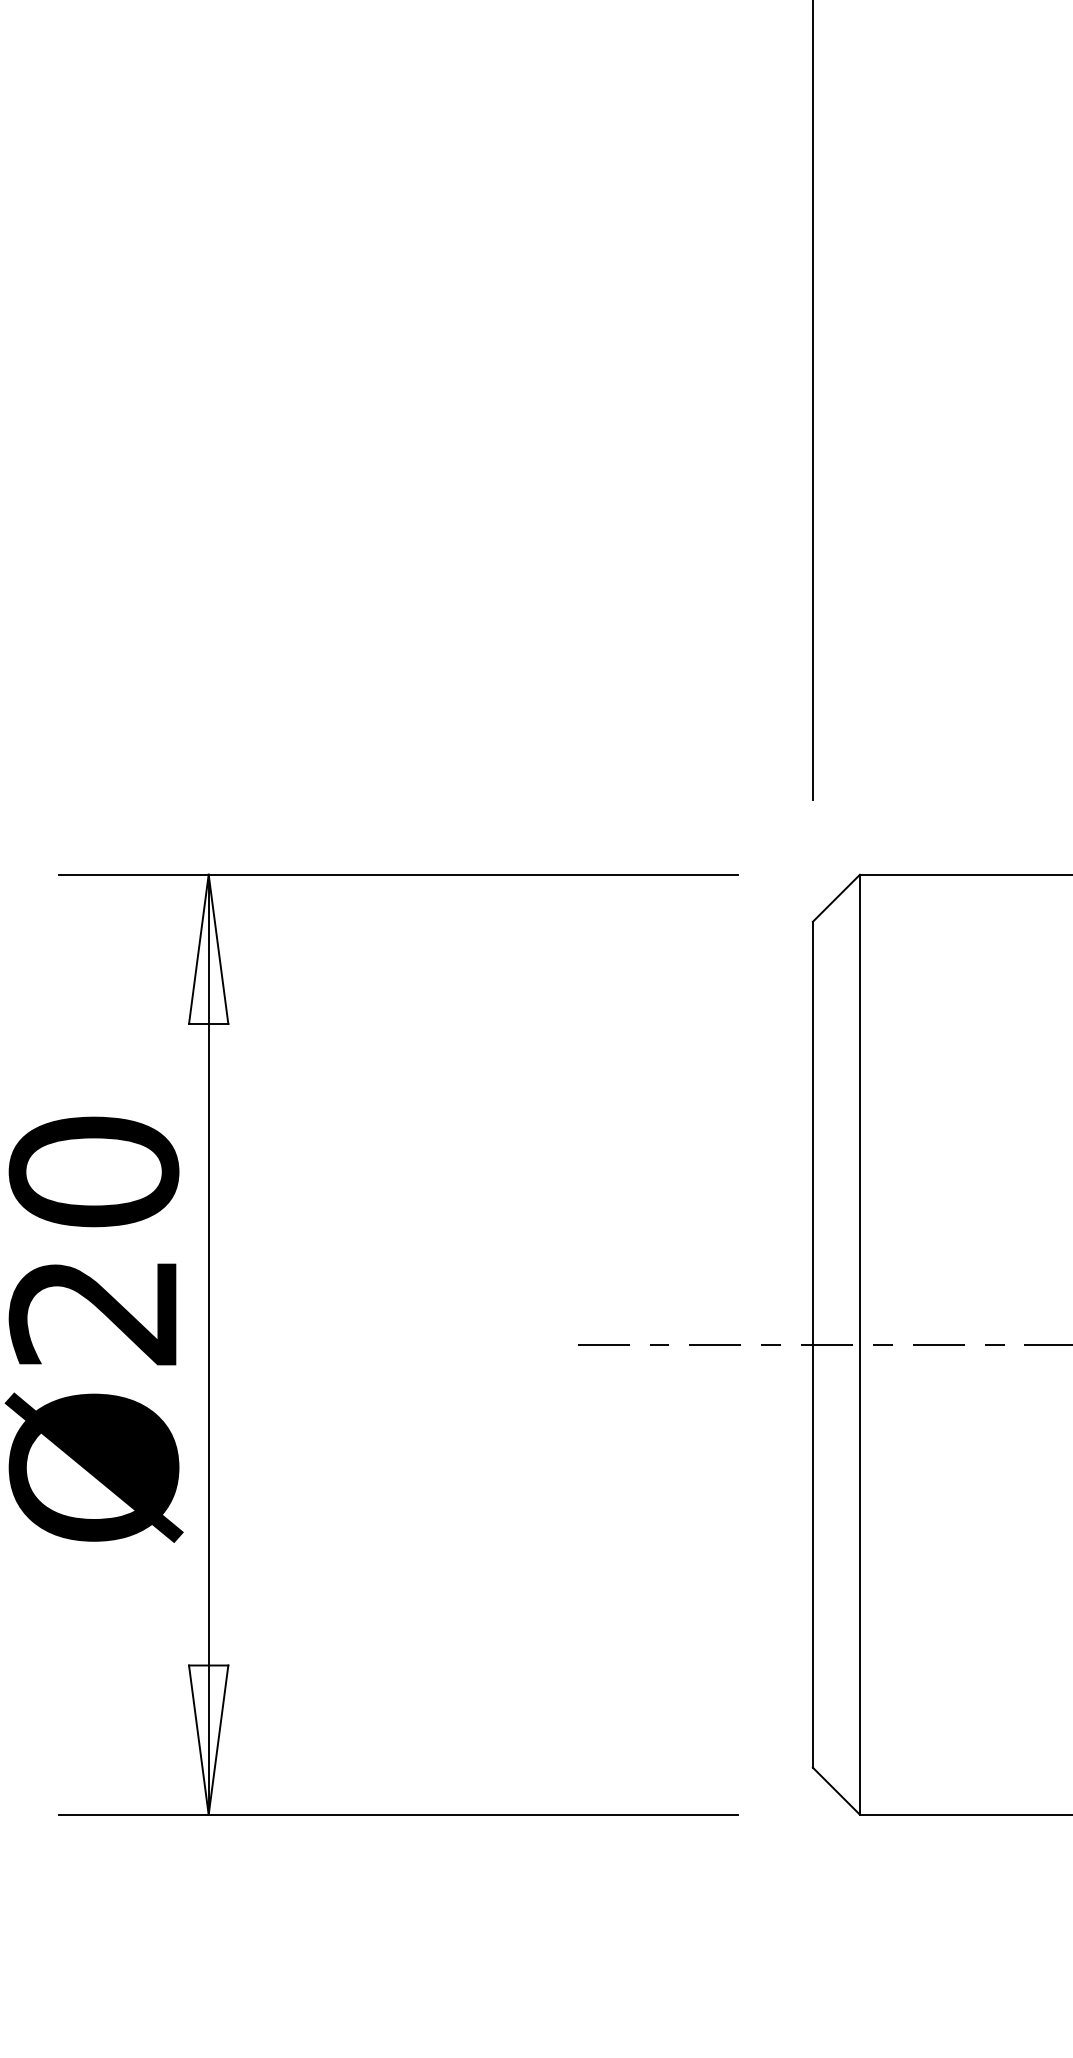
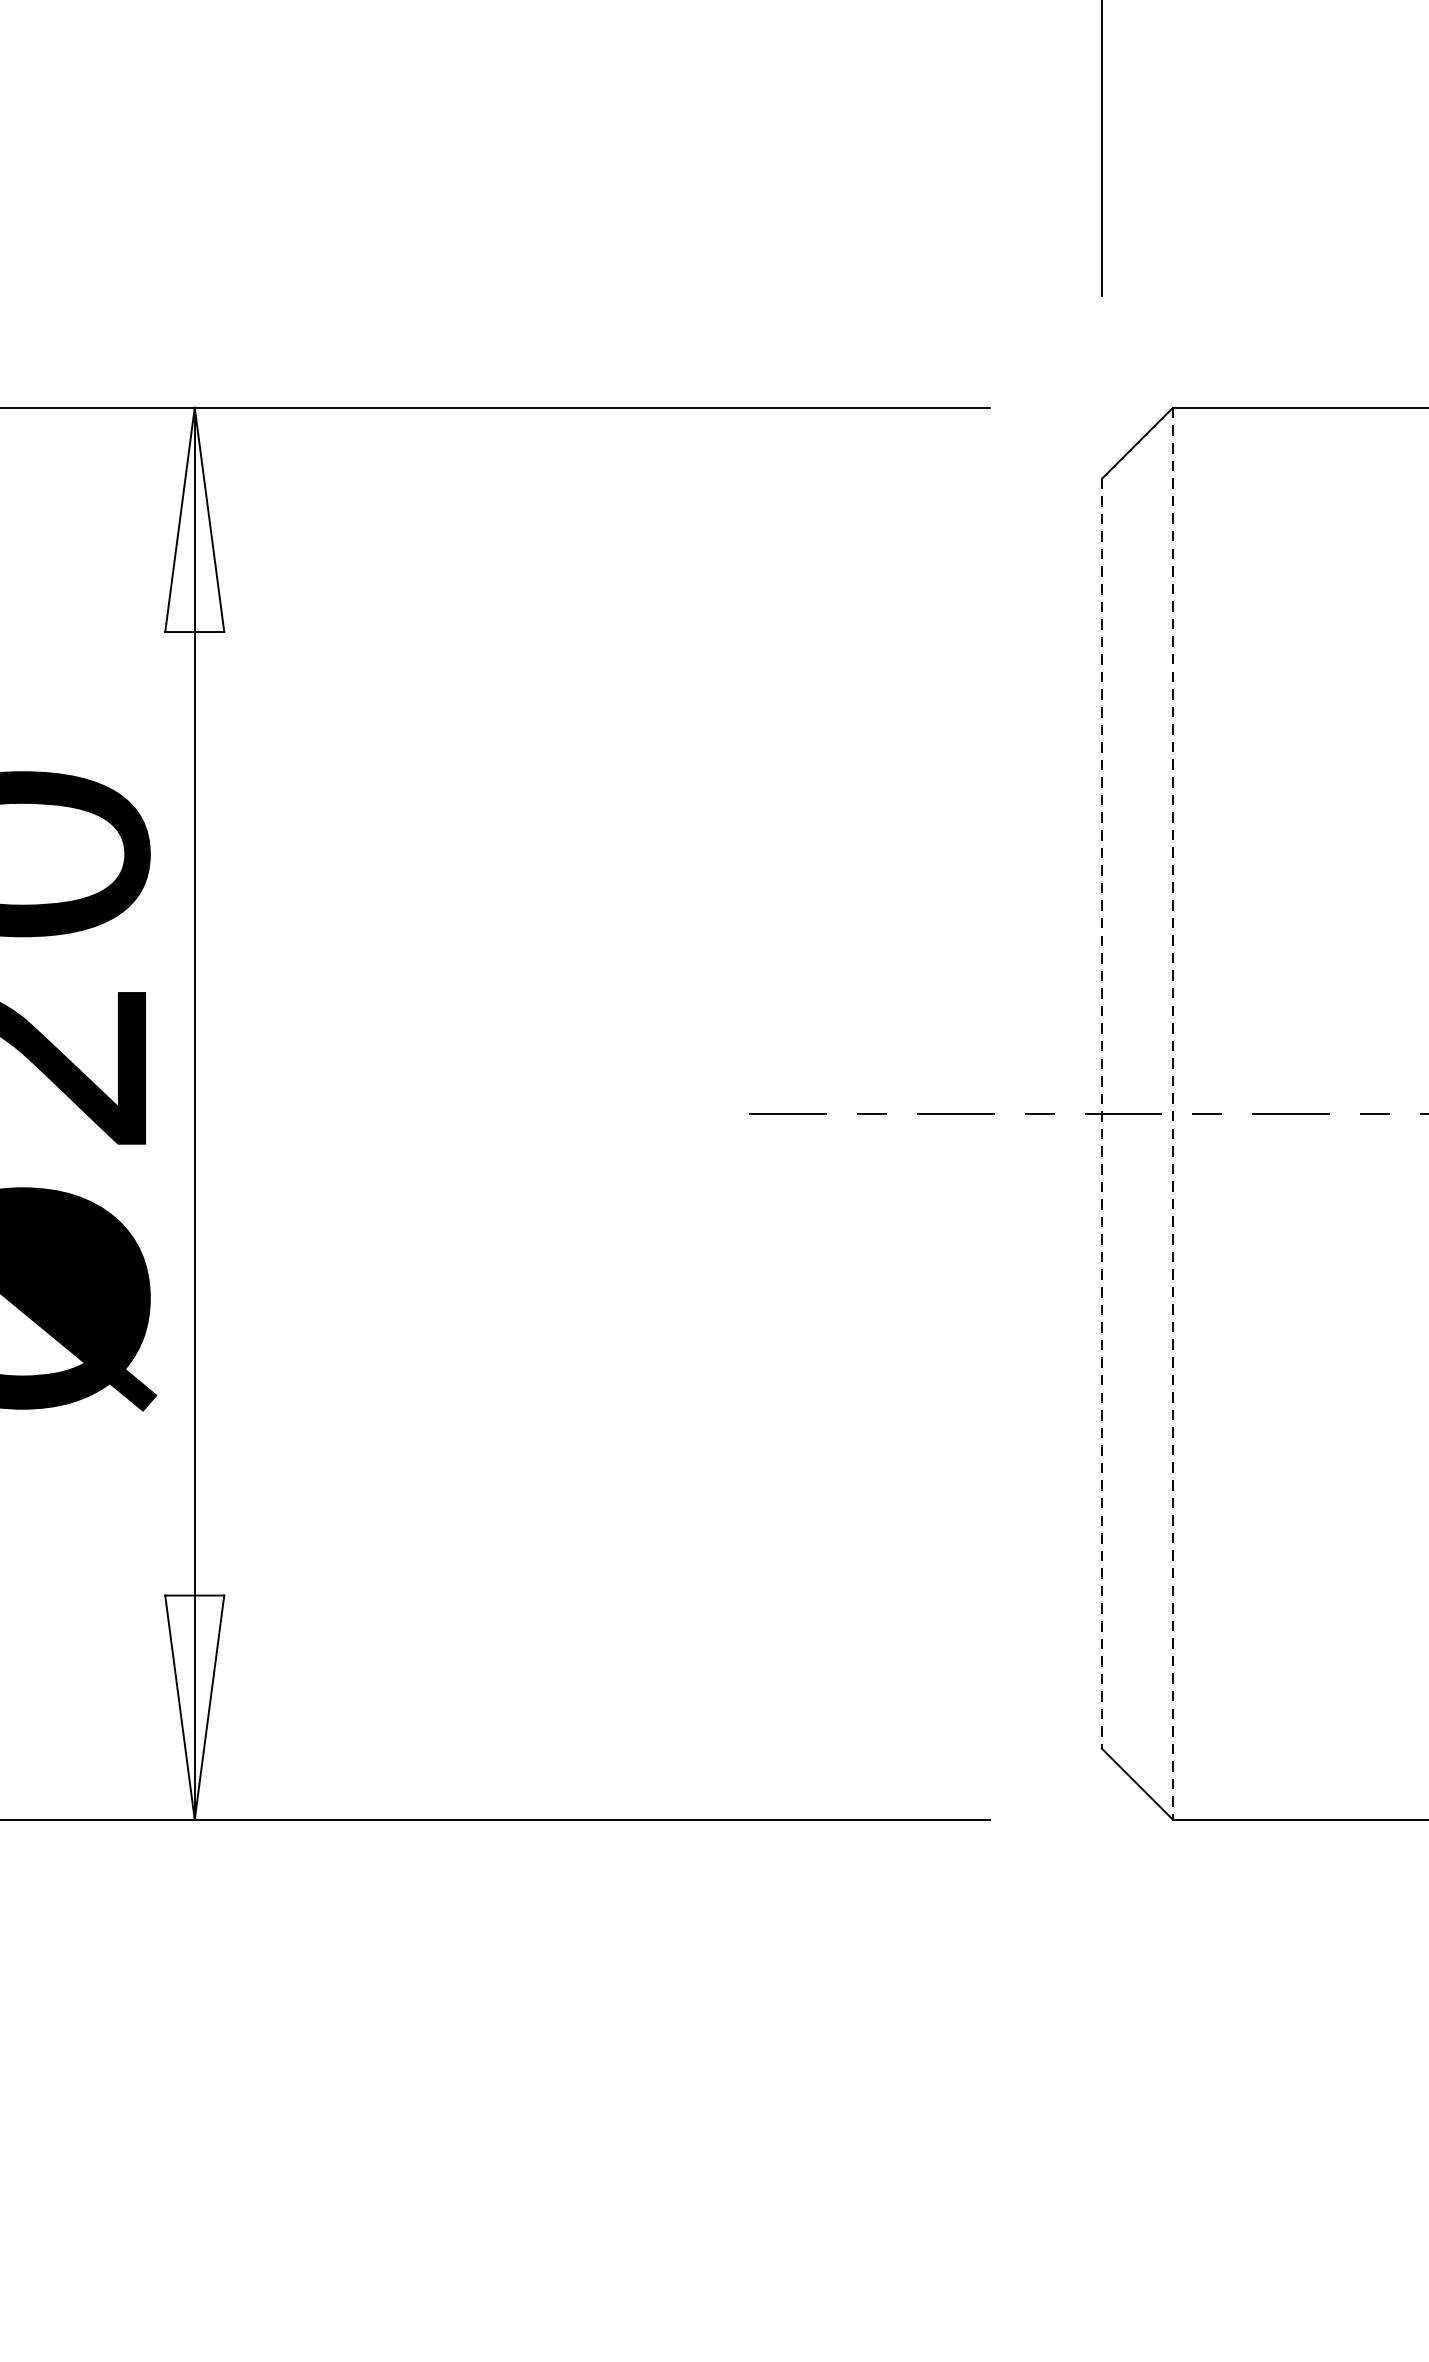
line: (812, 1344) -> (1101, 1113), solid -> dashed
line: (859, 1344) -> (1172, 1113), solid -> dashed

